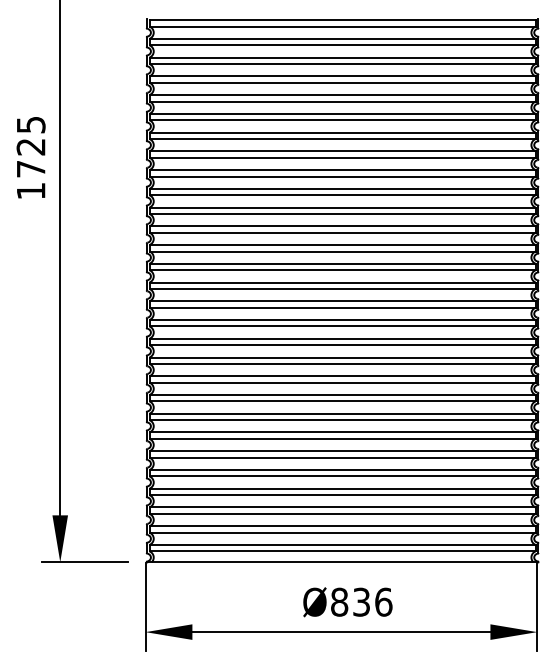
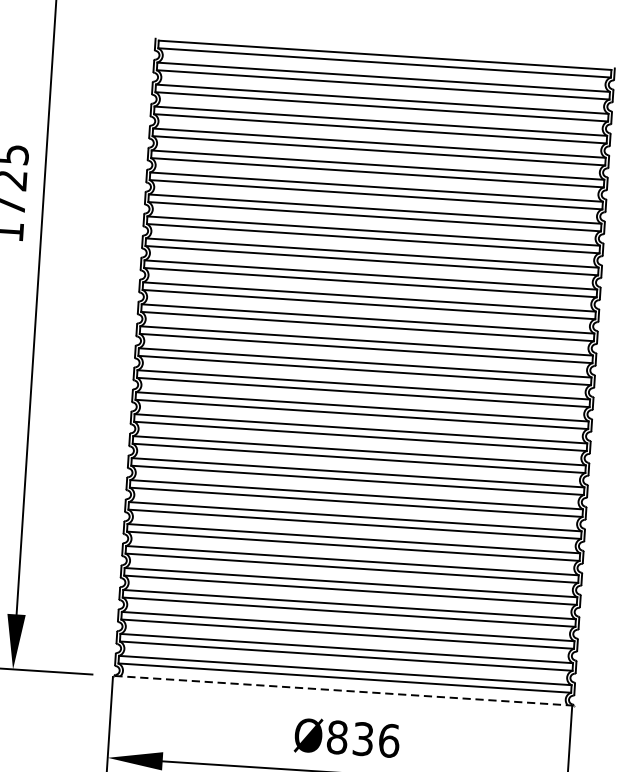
line: (342, 562) -> (343, 691), solid -> dashed

